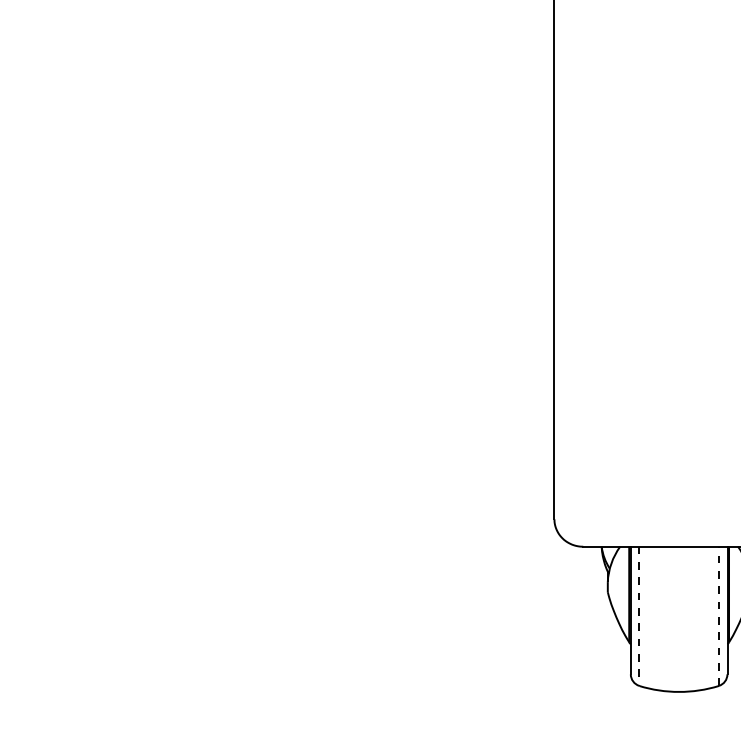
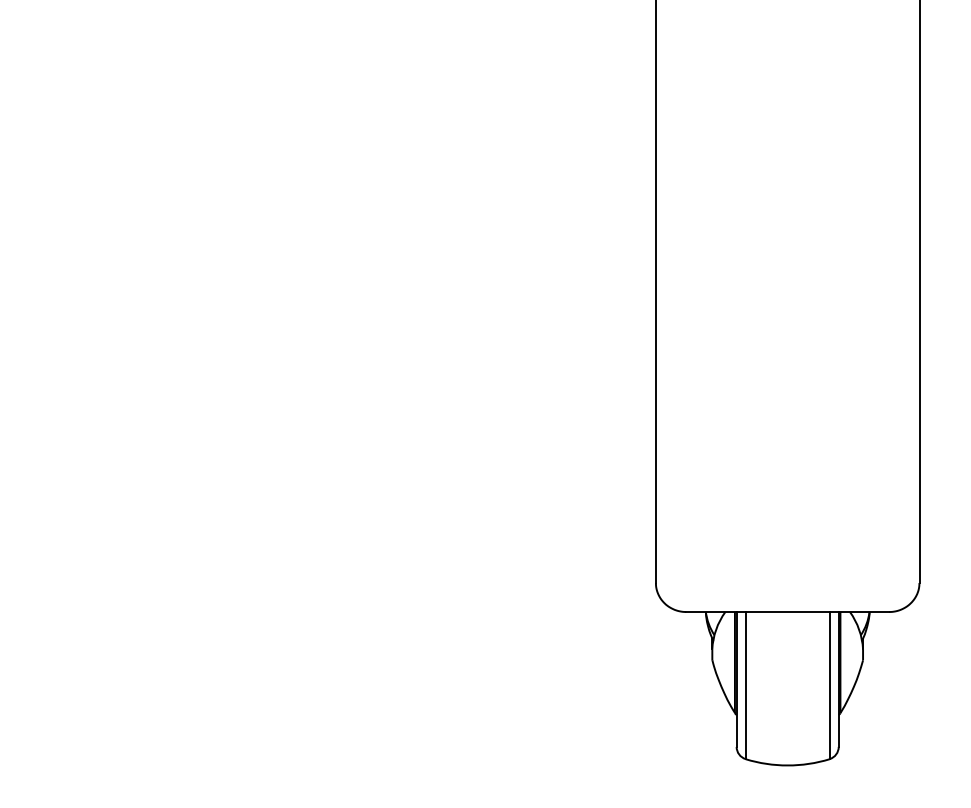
line: (639, 616) -> (745, 685), dashed -> solid
line: (718, 616) -> (829, 685), dashed -> solid

